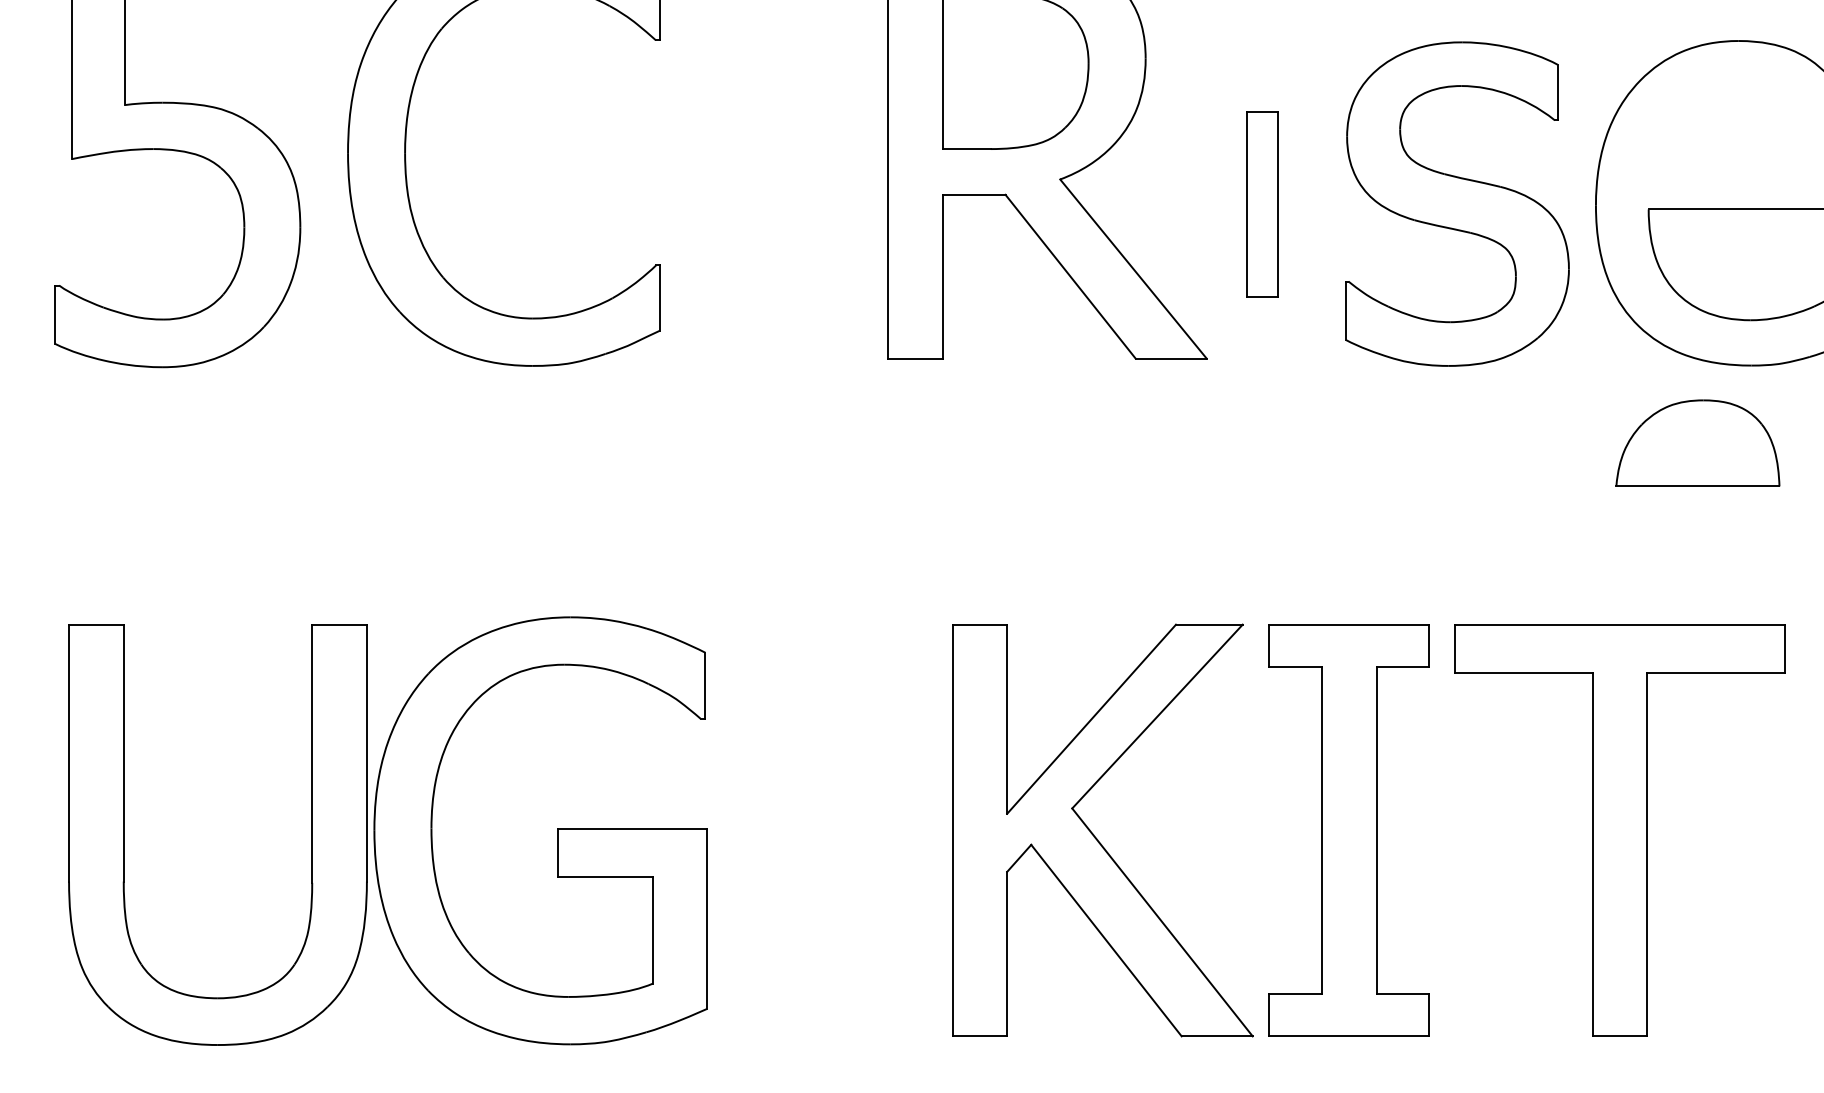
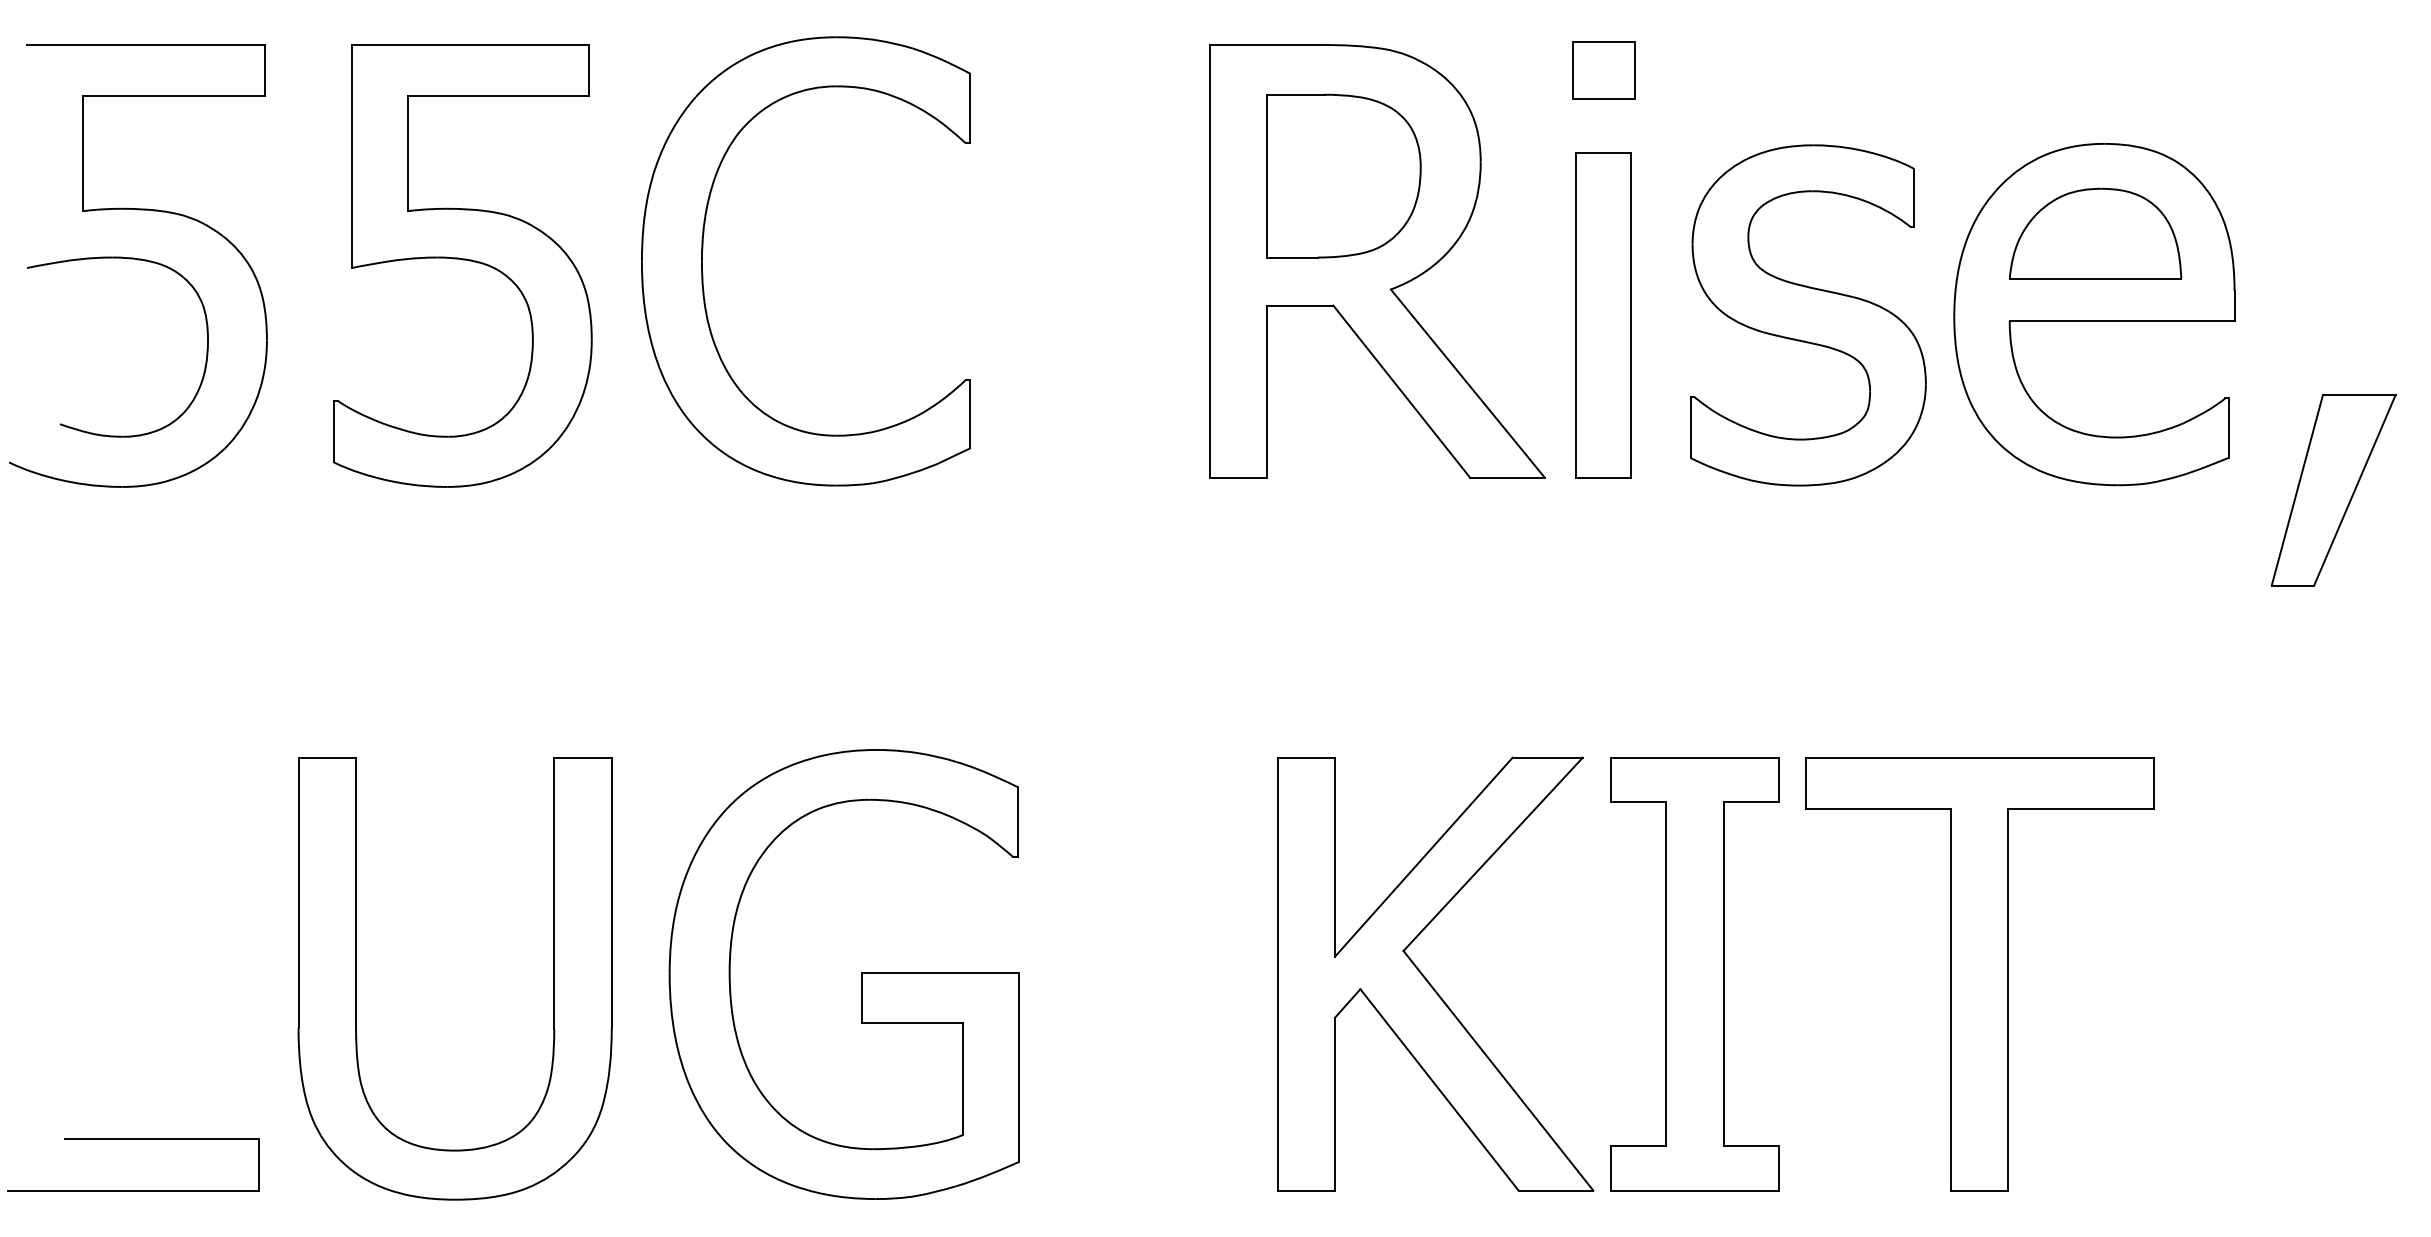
part: (1262, 204) -> (1603, 315), size x1.67
part: (1697, 442) -> (2095, 233), moved
part: (124, 834) -> (356, 978), moved

